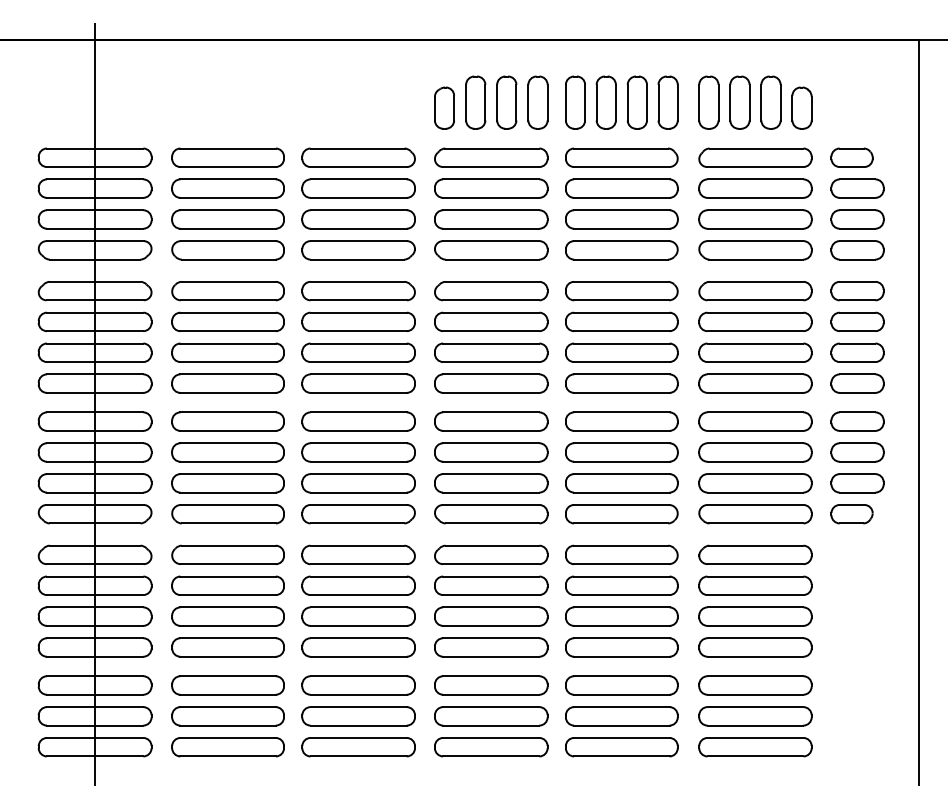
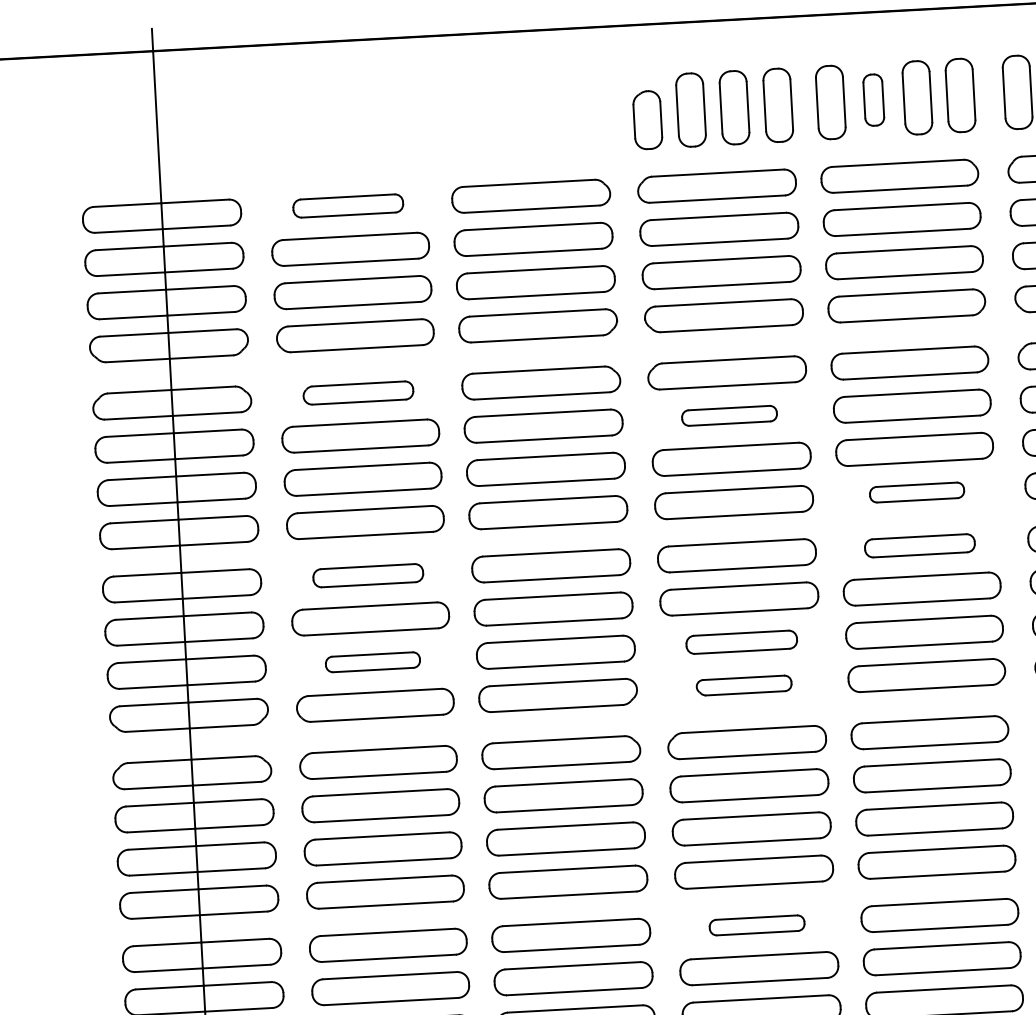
part: (605, 102) -> (872, 100), size x0.7
part: (227, 157) -> (347, 205), size x0.7
part: (227, 291) -> (357, 393), size x0.7
part: (491, 321) -> (729, 415), size x0.6
part: (621, 383) -> (916, 492), size x0.6
part: (227, 421) -> (367, 575), size x0.7
part: (621, 421) -> (919, 545), size x0.7
part: (227, 483) -> (372, 662), size x0.6
part: (491, 483) -> (742, 642), size x0.7
part: (491, 514) -> (744, 685), size x0.6
part: (491, 685) -> (757, 925), size x0.6

